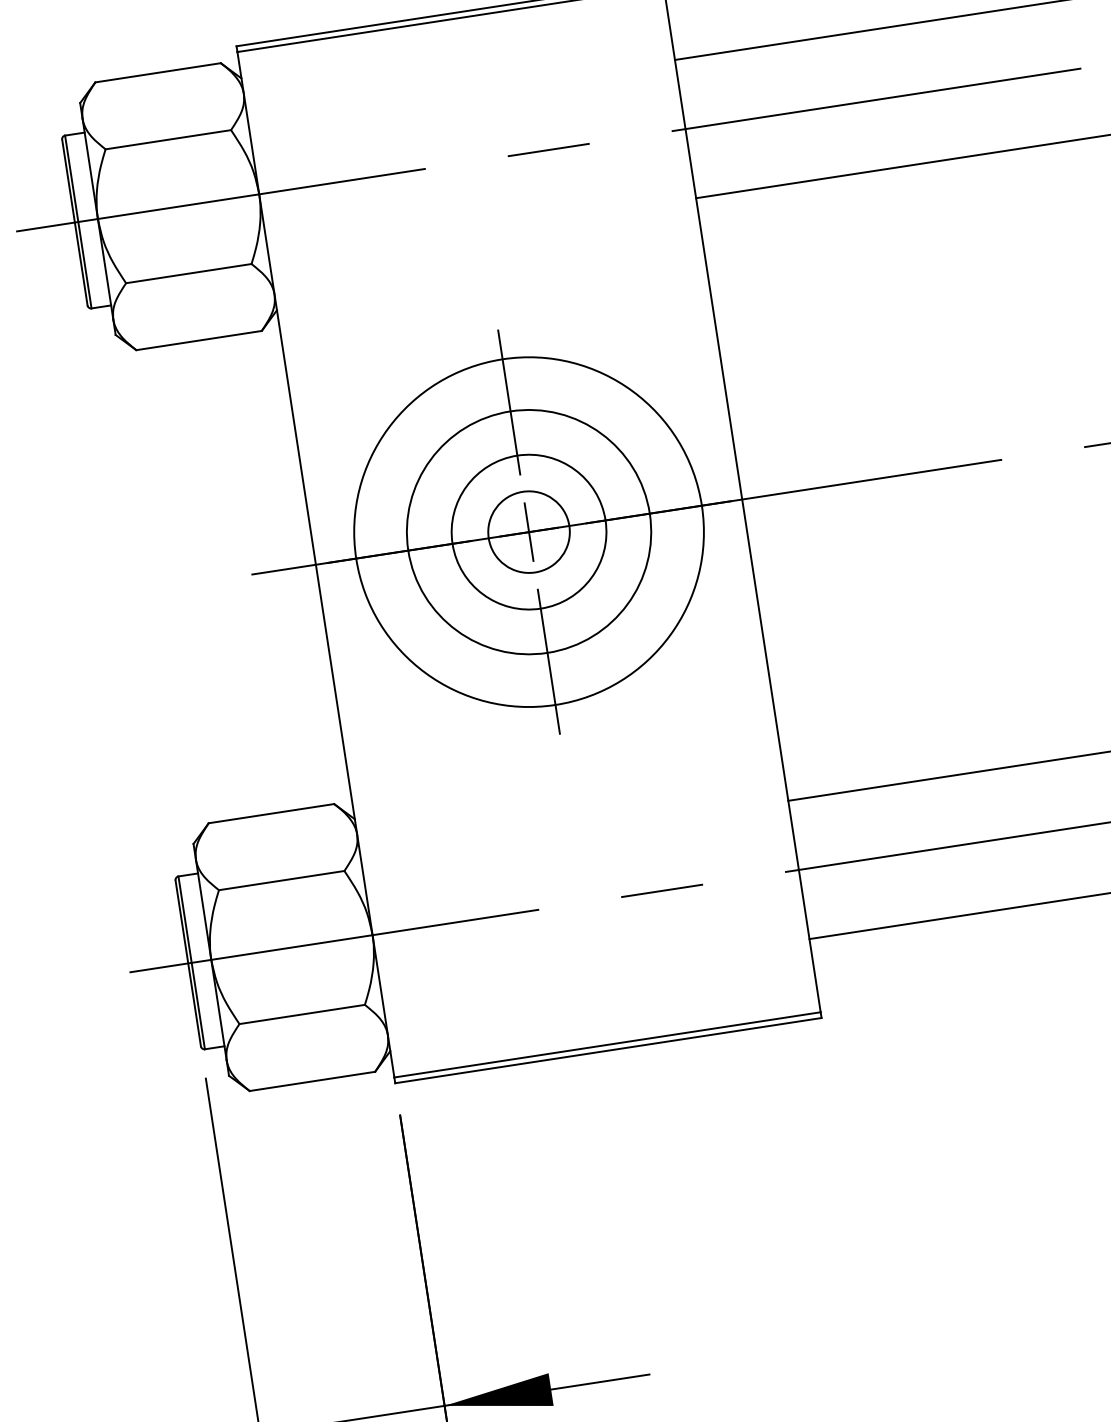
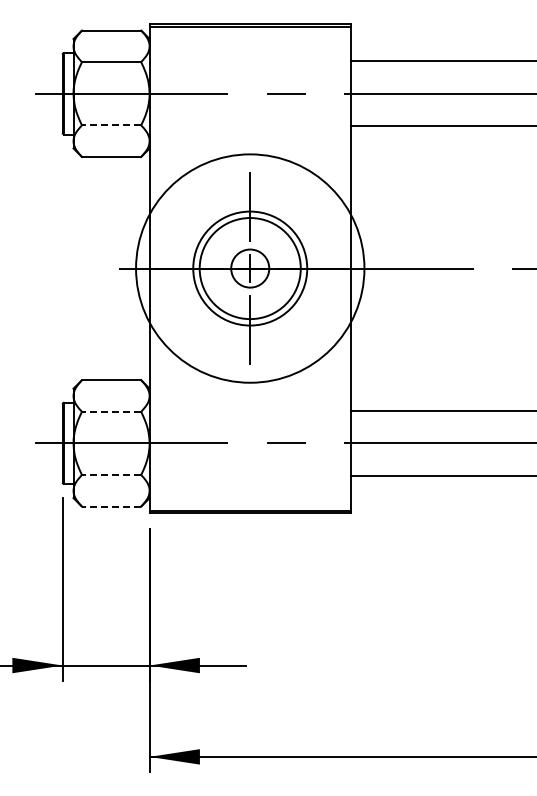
line: (188, 273) -> (111, 125), solid -> dashed
circle: (529, 531) -> (250, 268), size x1.4
circle: (527, 532) -> (249, 268), size x1.4
line: (281, 879) -> (111, 411), solid -> dashed
line: (301, 1013) -> (111, 474), solid -> dashed
line: (312, 1081) -> (111, 506), solid -> dashed

